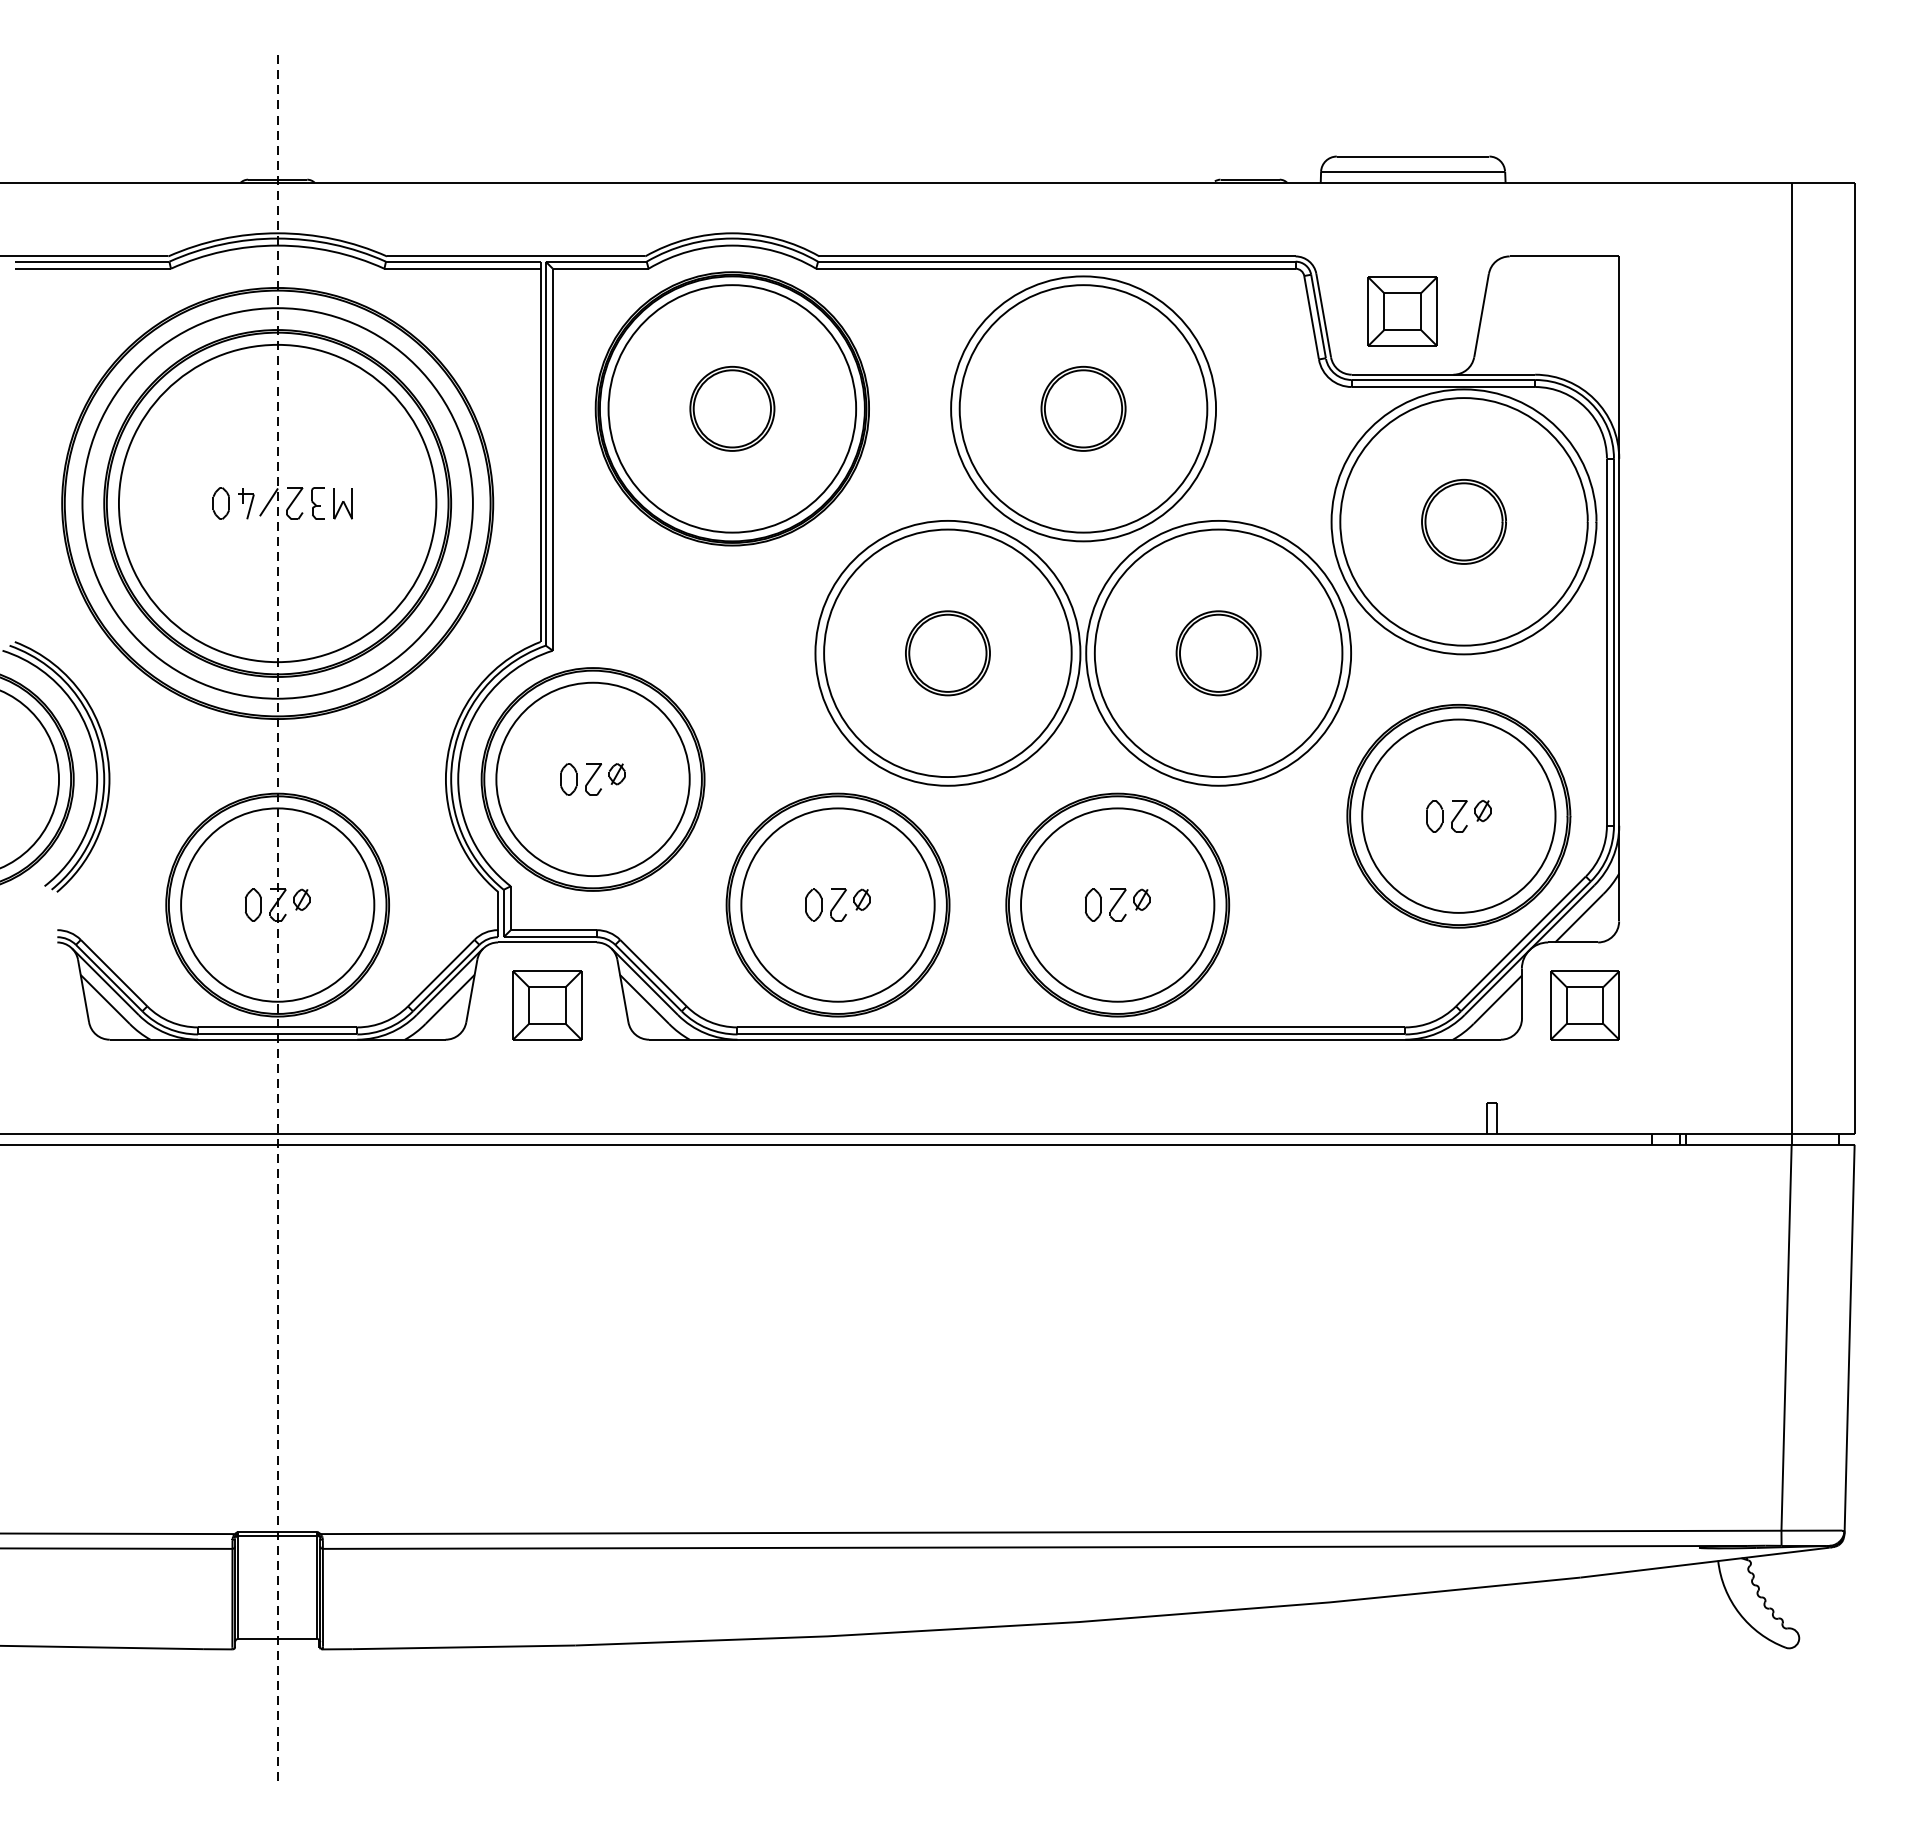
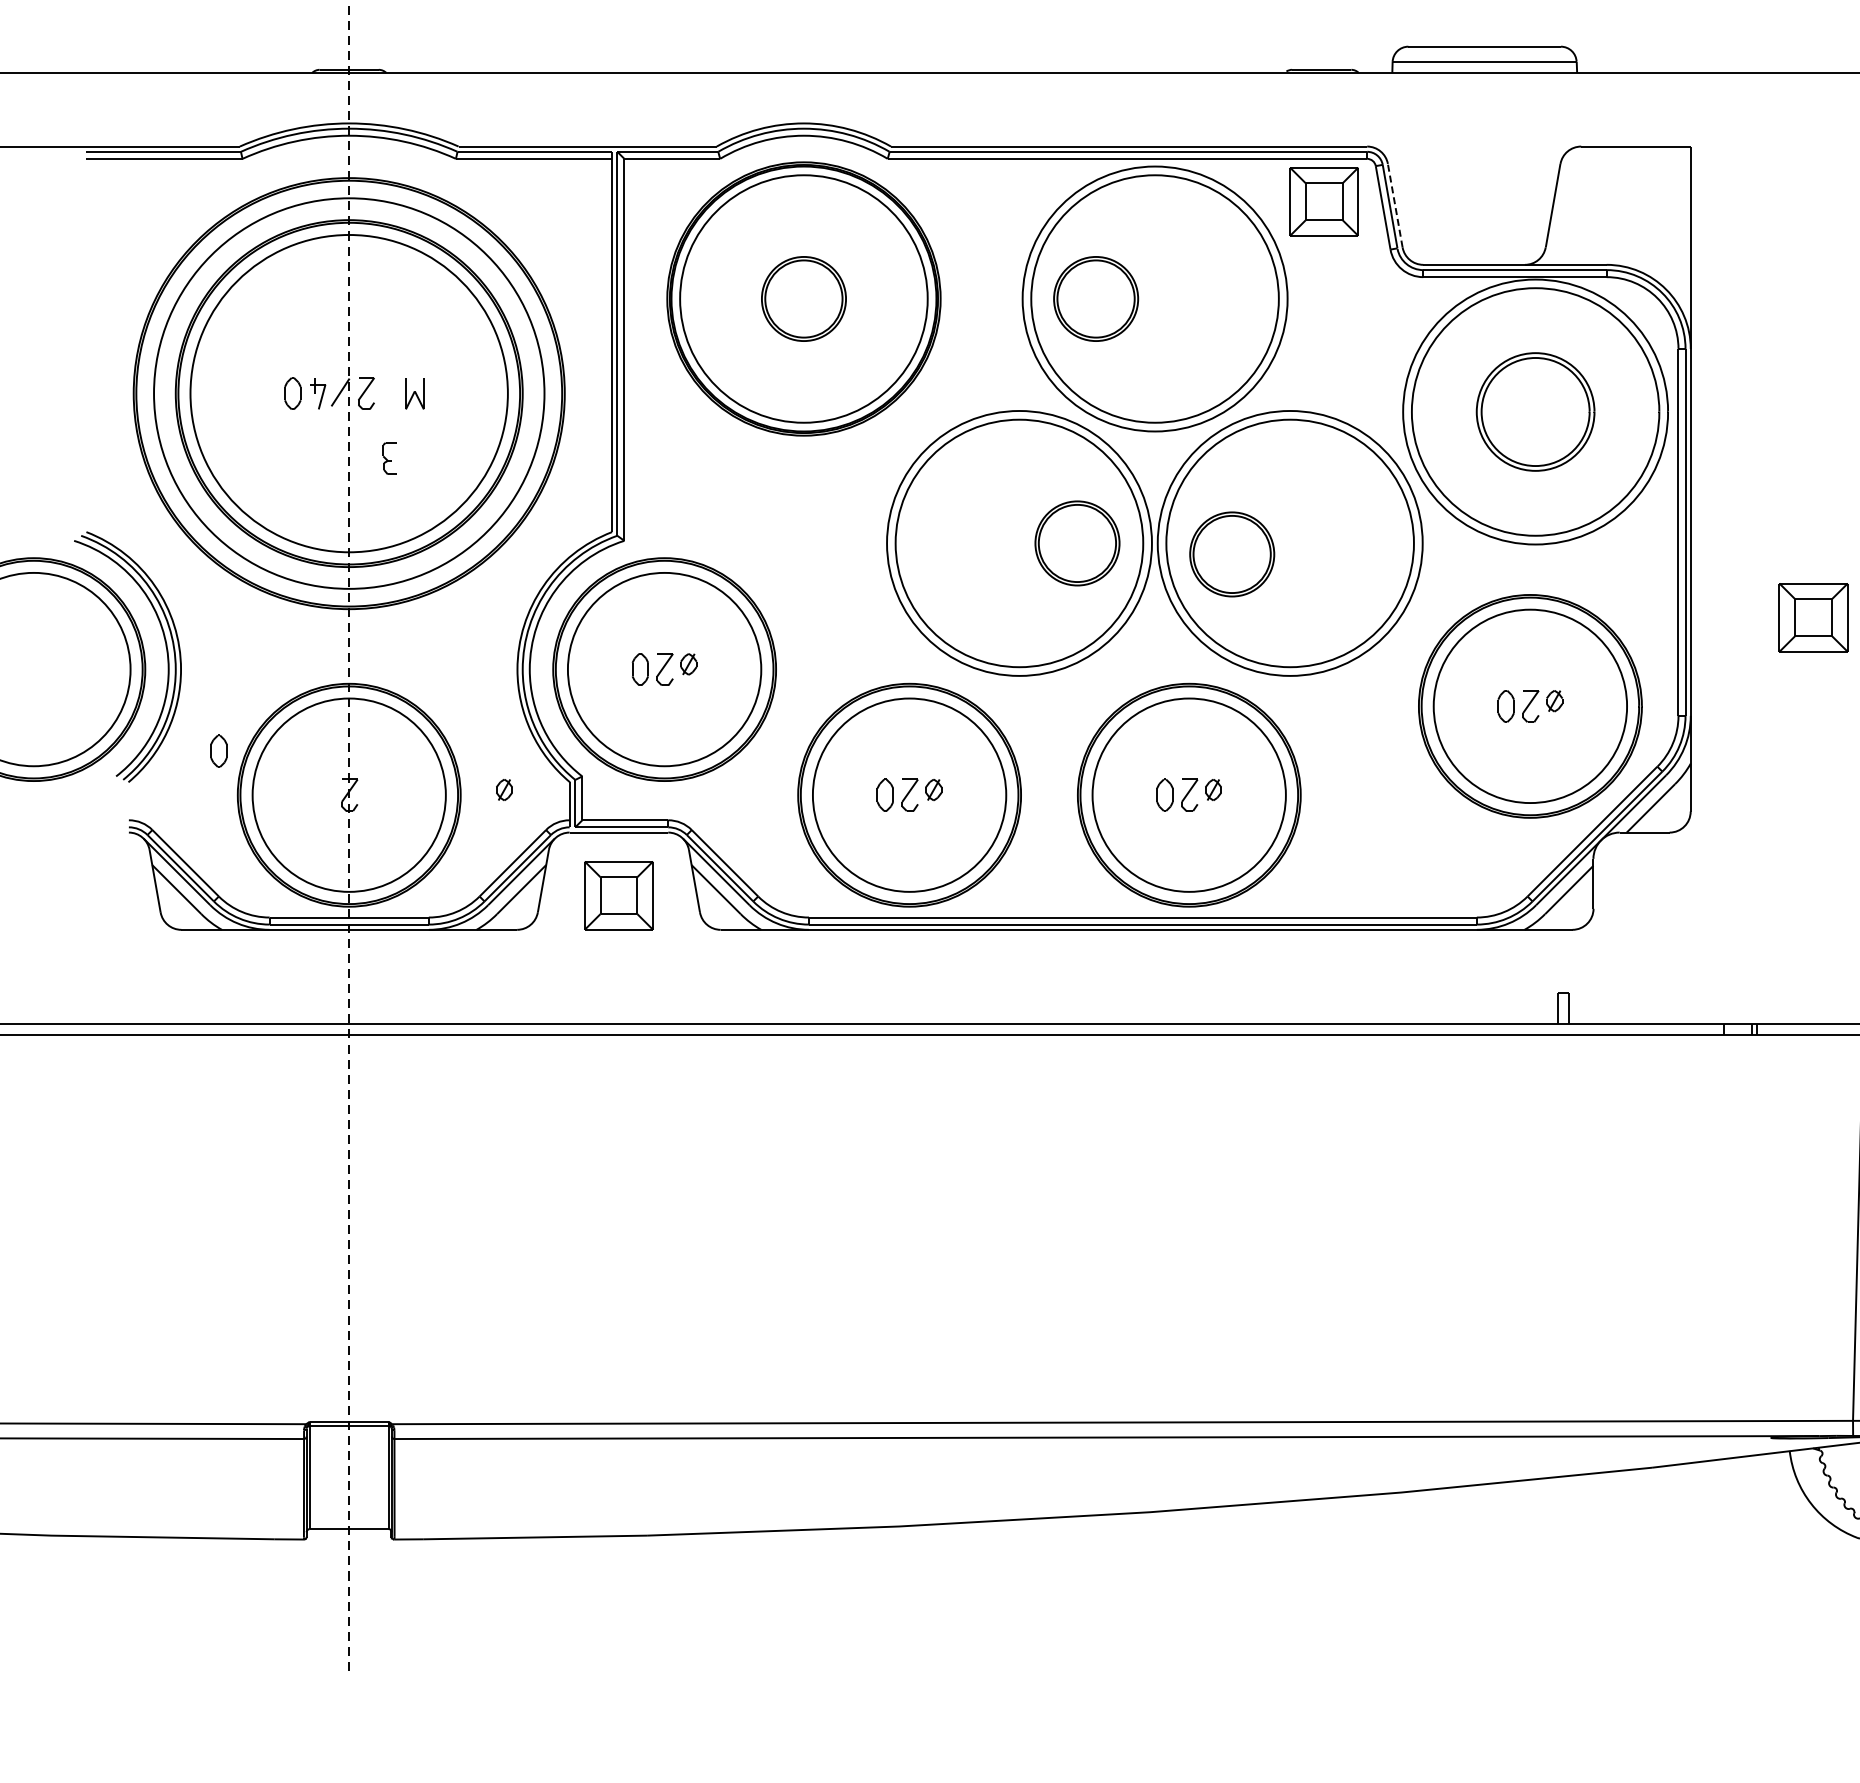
part: (1402, 311) -> (1324, 201), moved
line: (1323, 315) -> (1395, 205), solid -> dashed
part: (1083, 408) -> (1096, 298), moved
part: (317, 503) -> (389, 458), moved
part: (1463, 521) -> (1535, 411), size x1.4
part: (947, 653) -> (1077, 543), moved
part: (1218, 653) -> (1232, 554), moved
part: (301, 899) -> (504, 789), moved
part: (252, 904) -> (218, 750), moved
part: (1584, 1005) -> (1813, 617), moved

